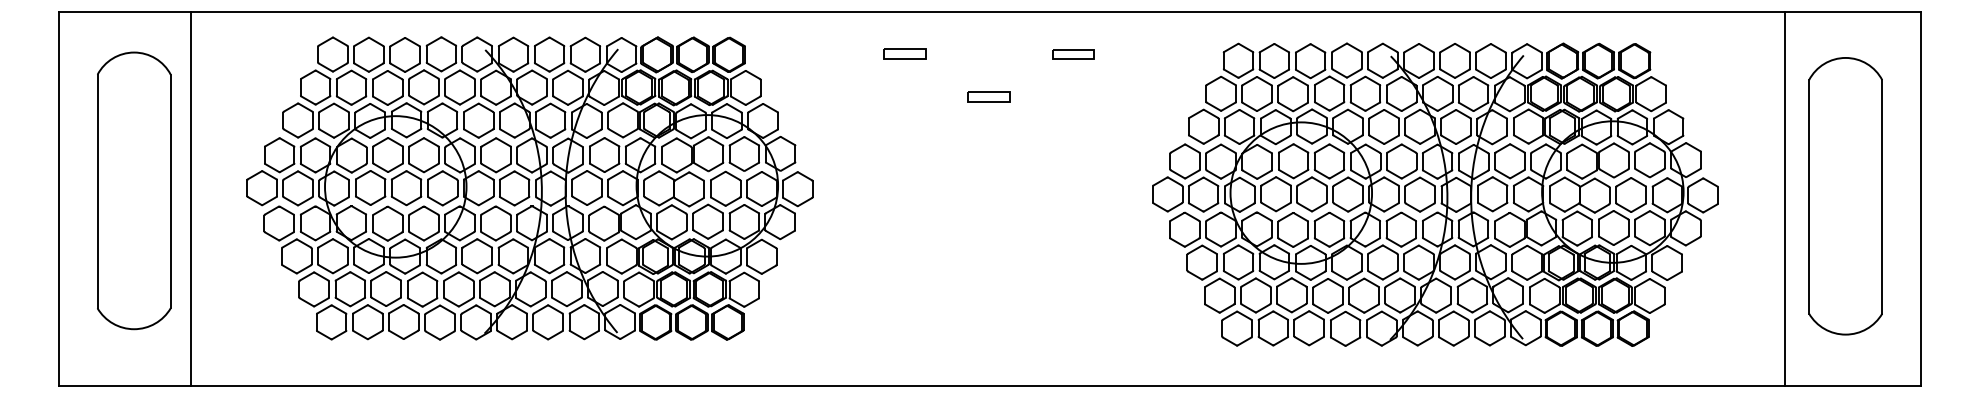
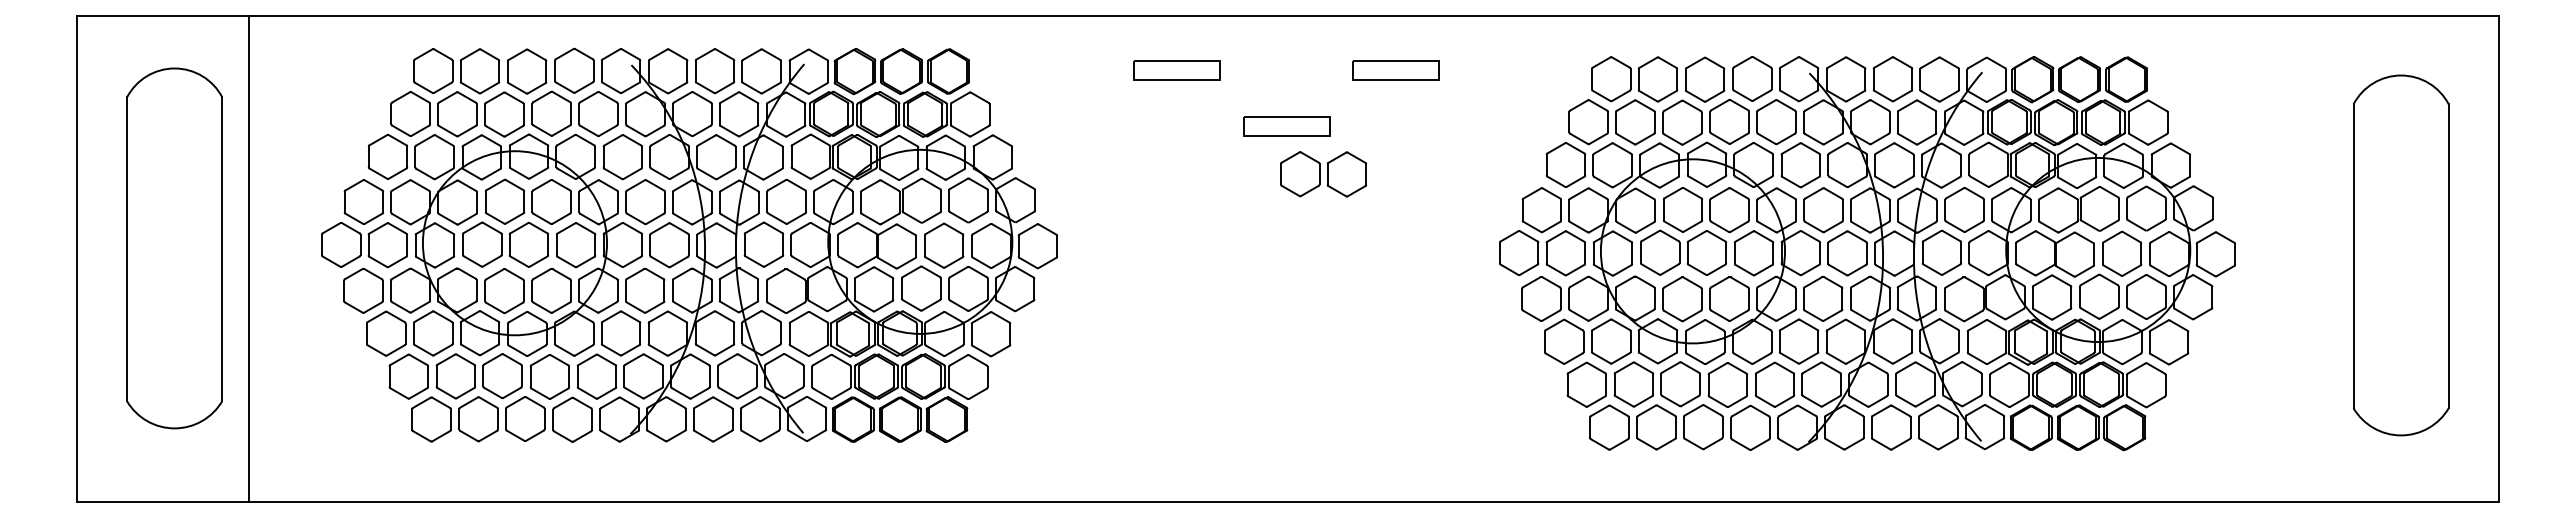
part: (905, 53) -> (1177, 69), size x1.6
part: (1073, 54) -> (1396, 70), size x1.6
part: (988, 96) -> (1286, 125), size x1.6
part: (1017, 134) -> (1323, 174), added
line: (1784, 198) -> (2321, 258), removed

